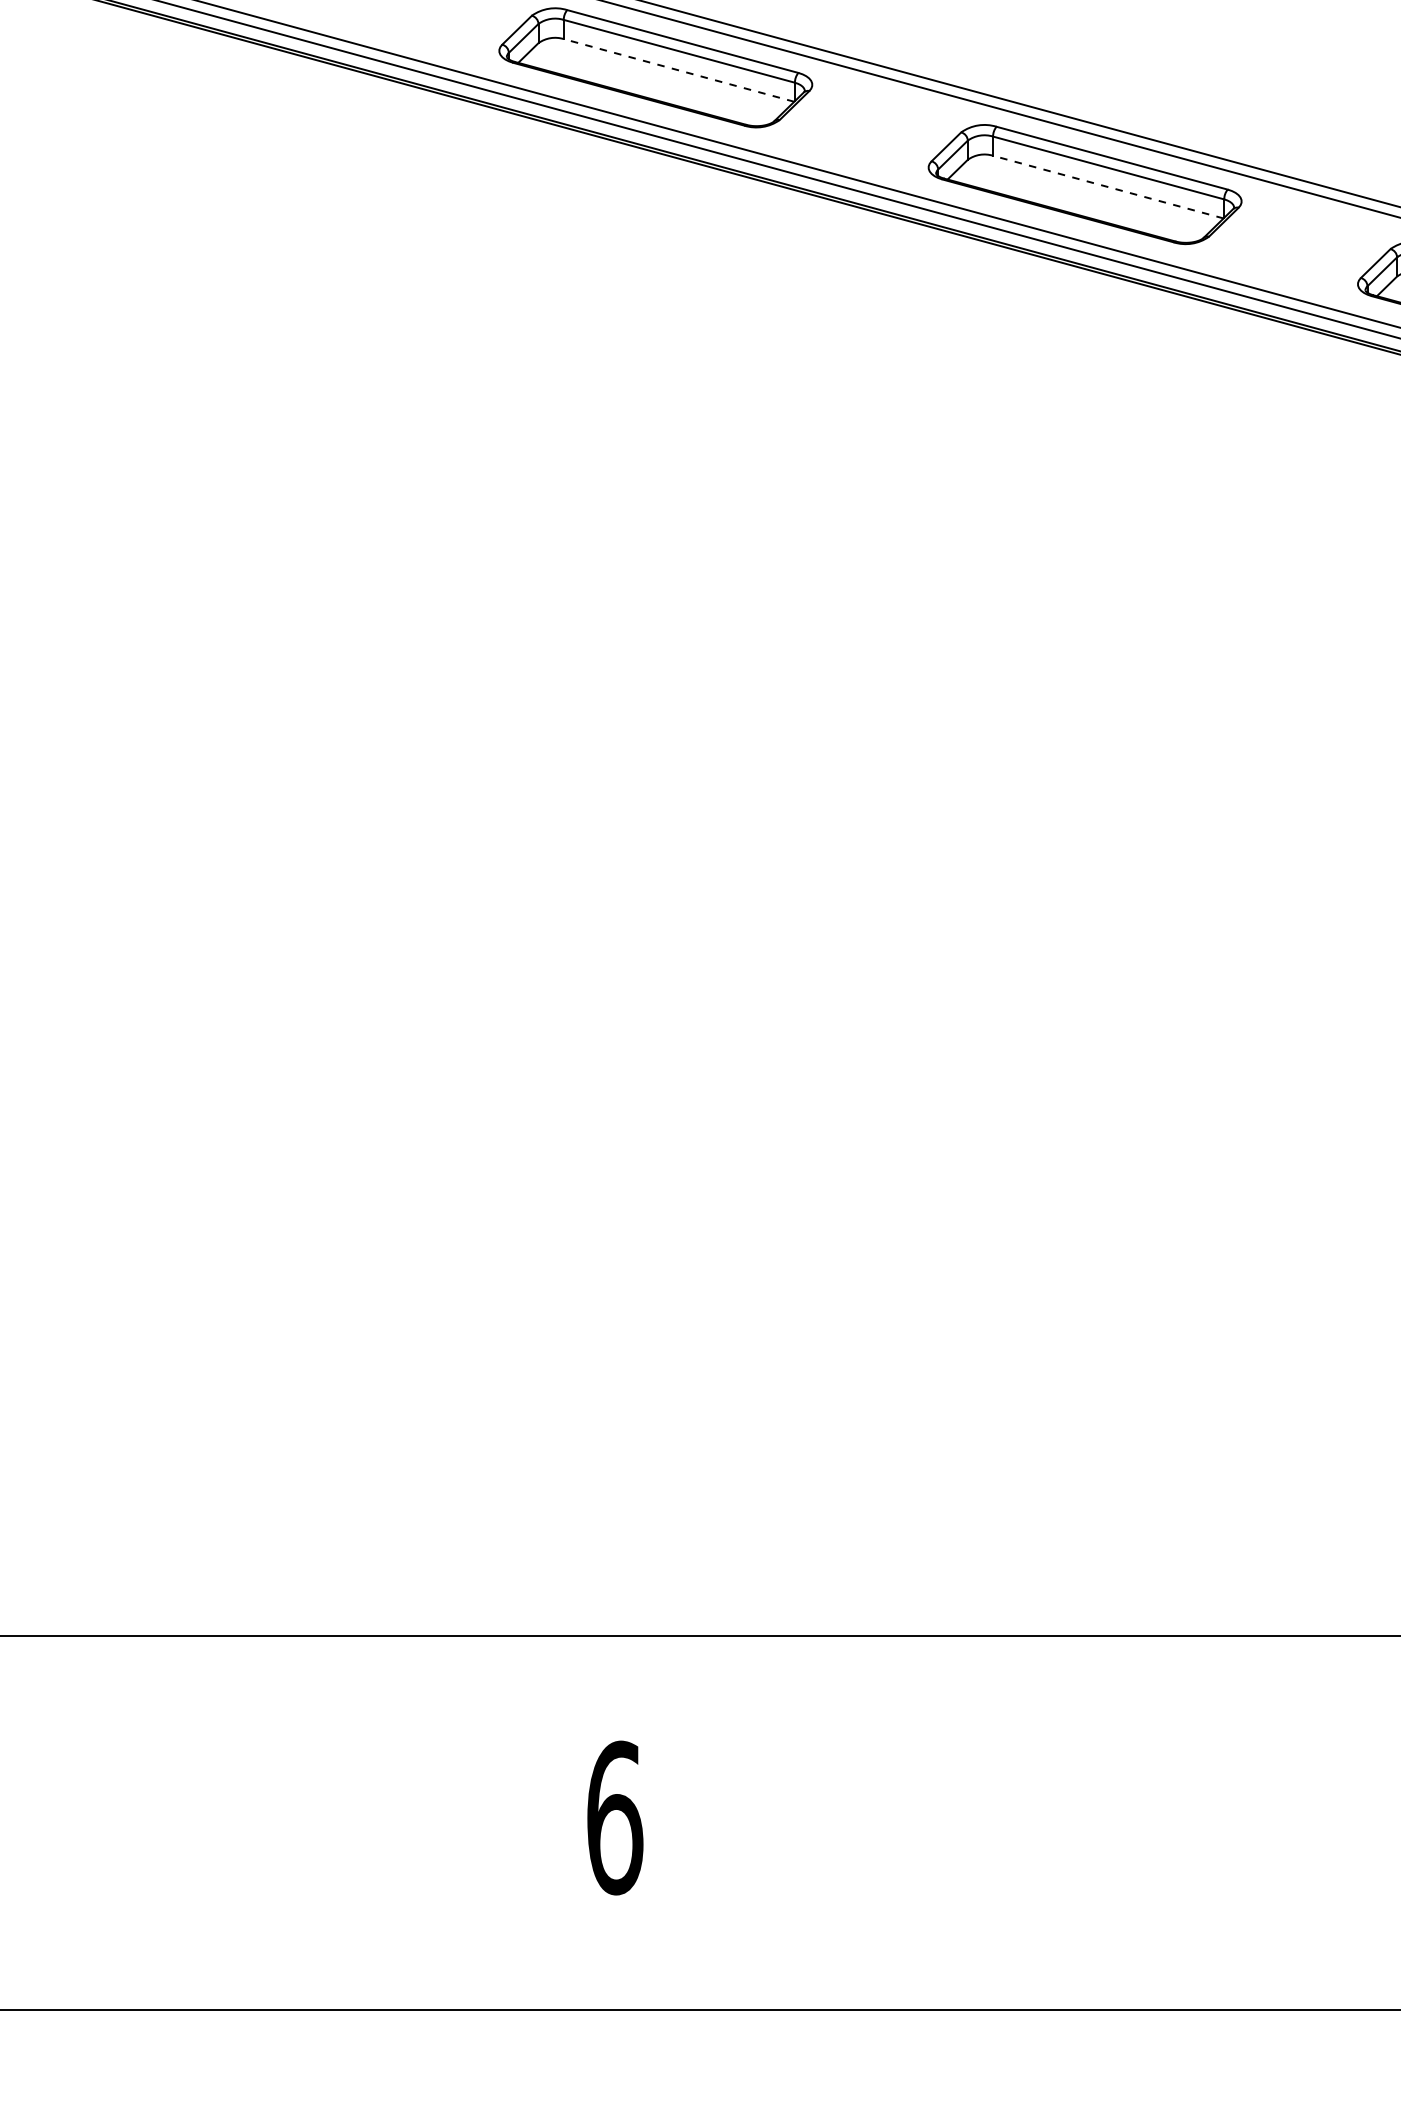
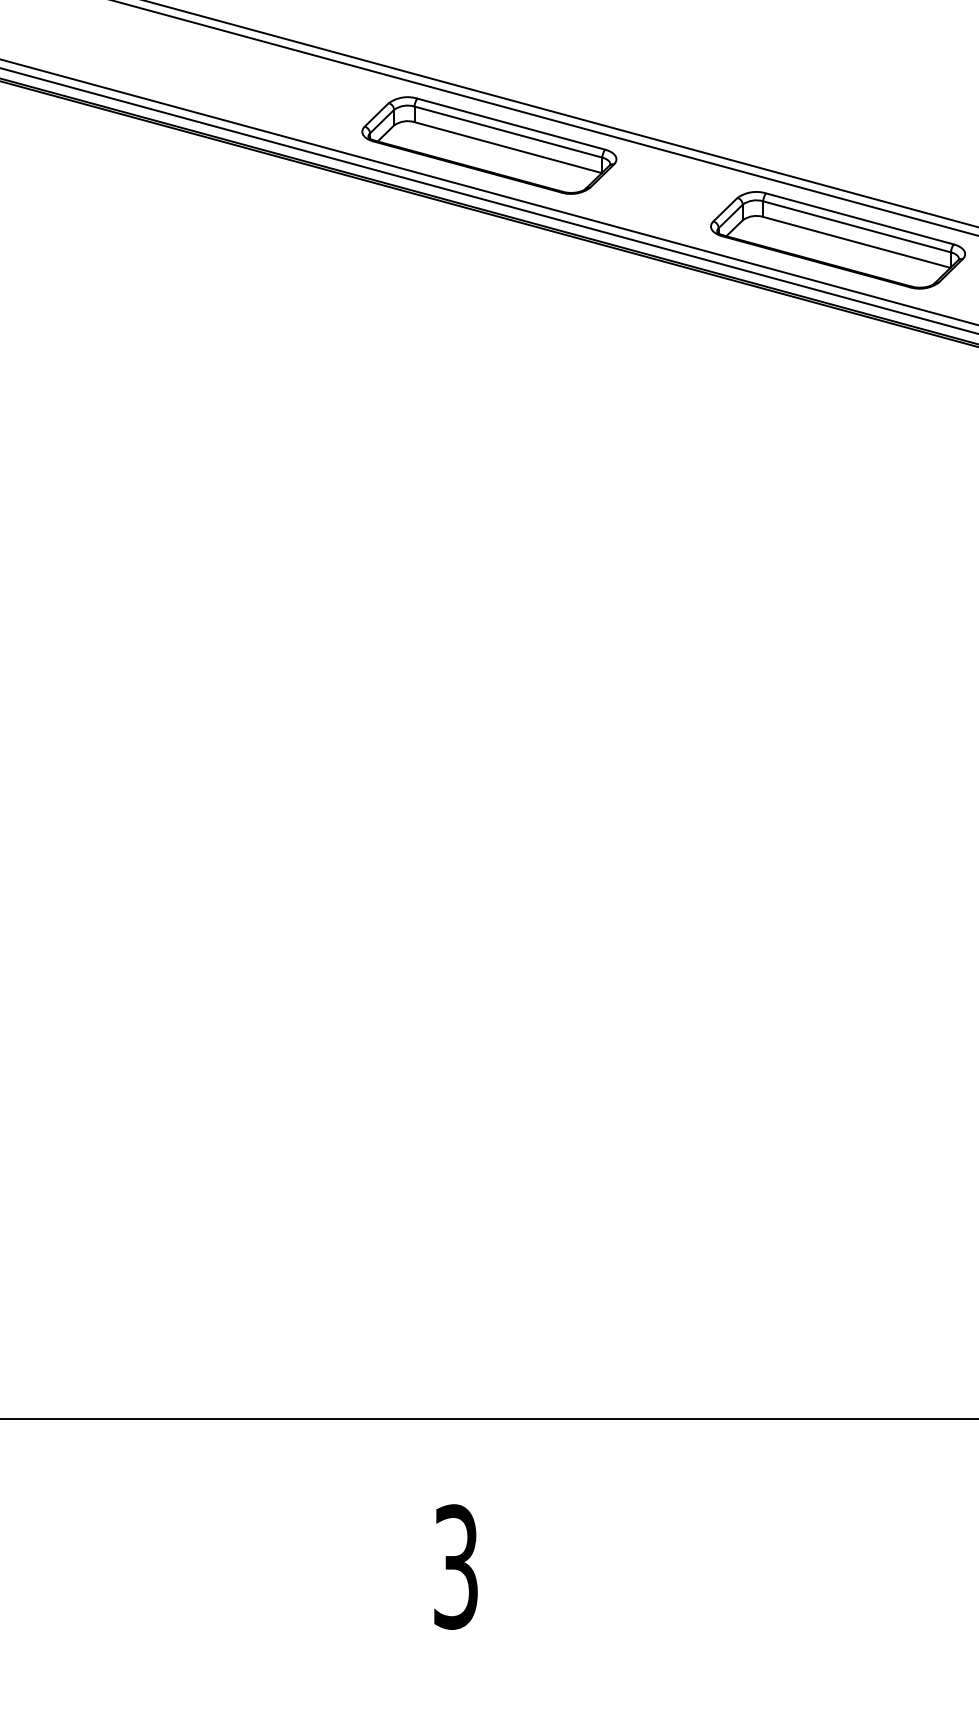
line: (678, 70) -> (507, 147), dashed -> solid
line: (1107, 186) -> (856, 241), dashed -> solid
text: (615, 1817) -> (456, 1566), 6 -> 3

